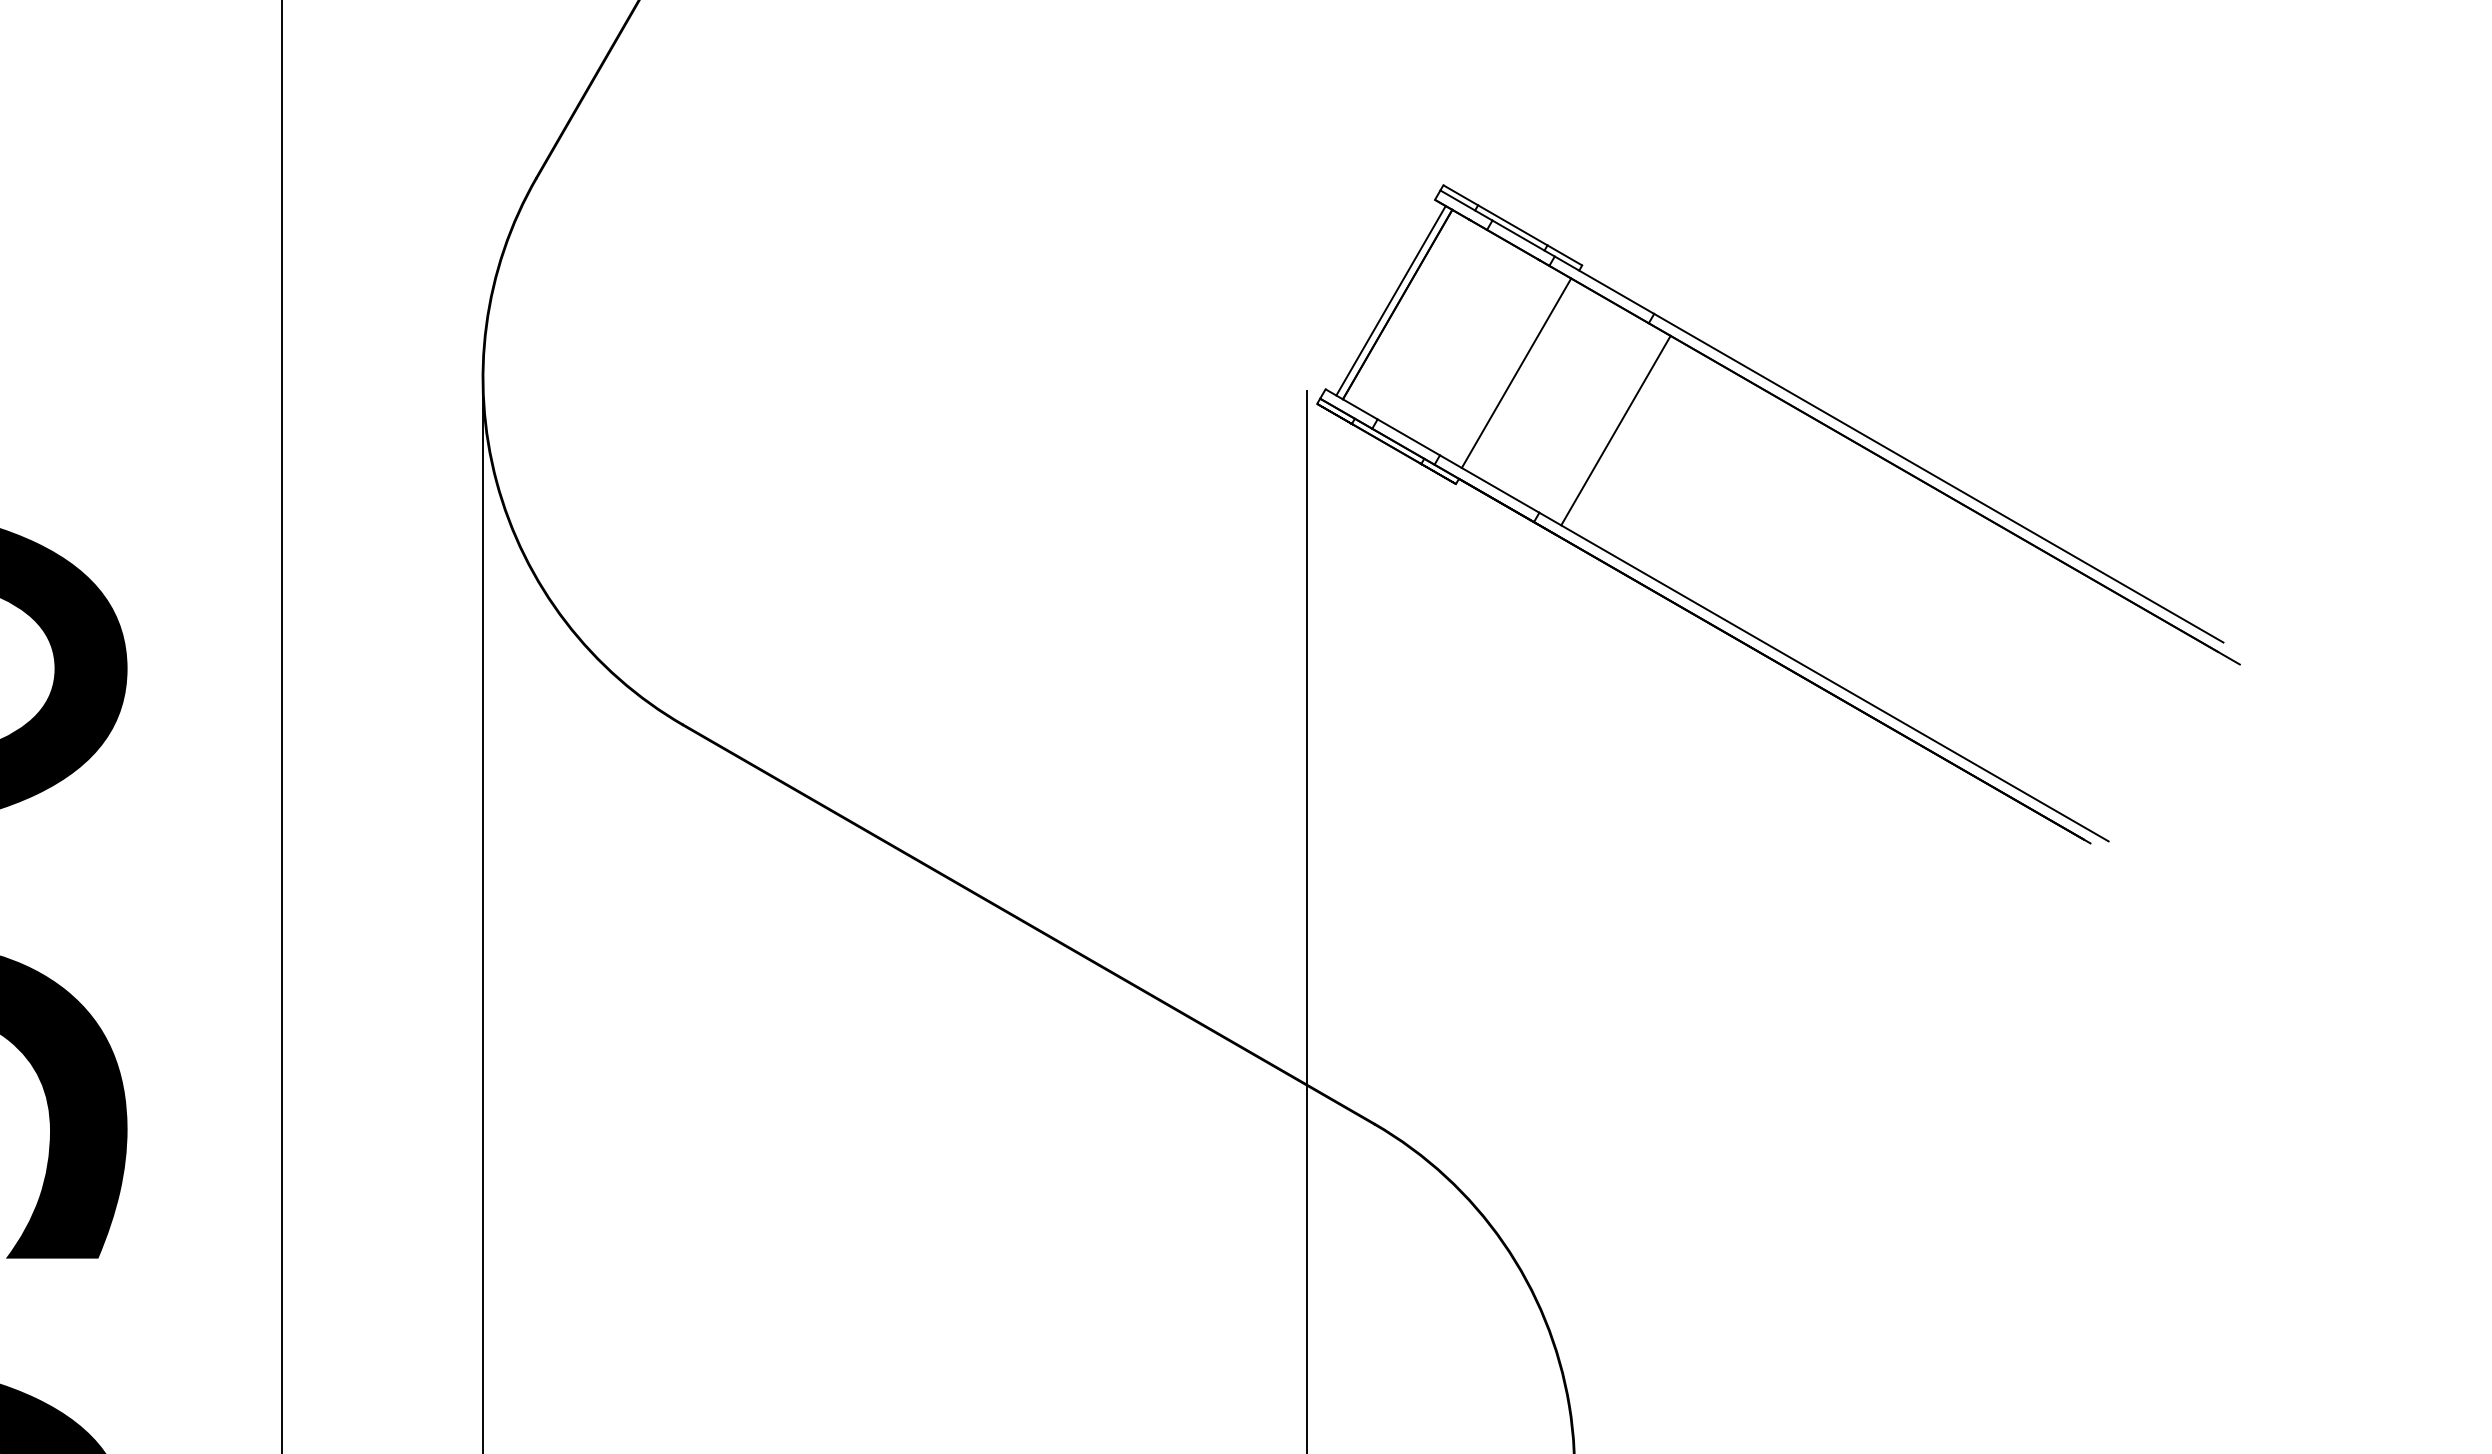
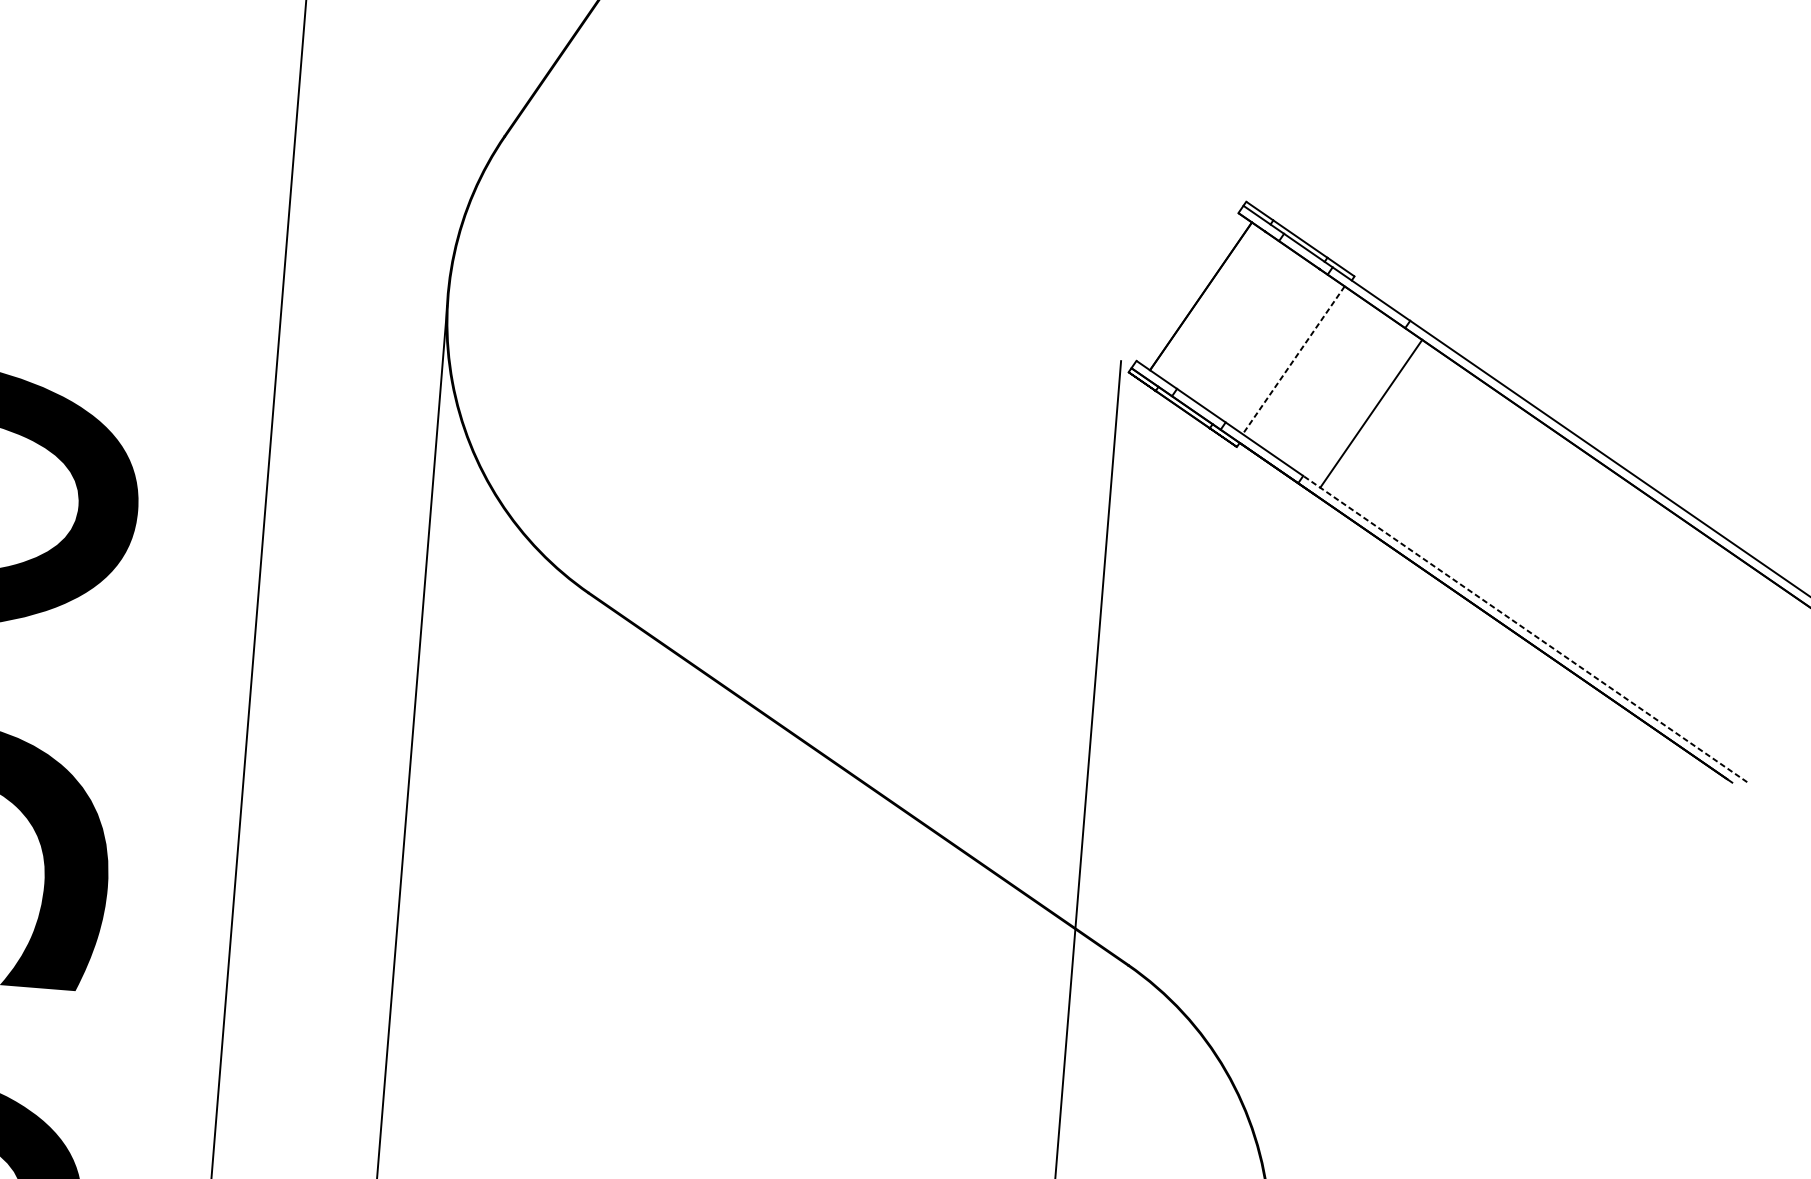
line: (1390, 300) -> (1195, 292), removed
line: (1516, 373) -> (1293, 360), solid -> dashed
line: (1824, 677) -> (1525, 629), solid -> dashed

